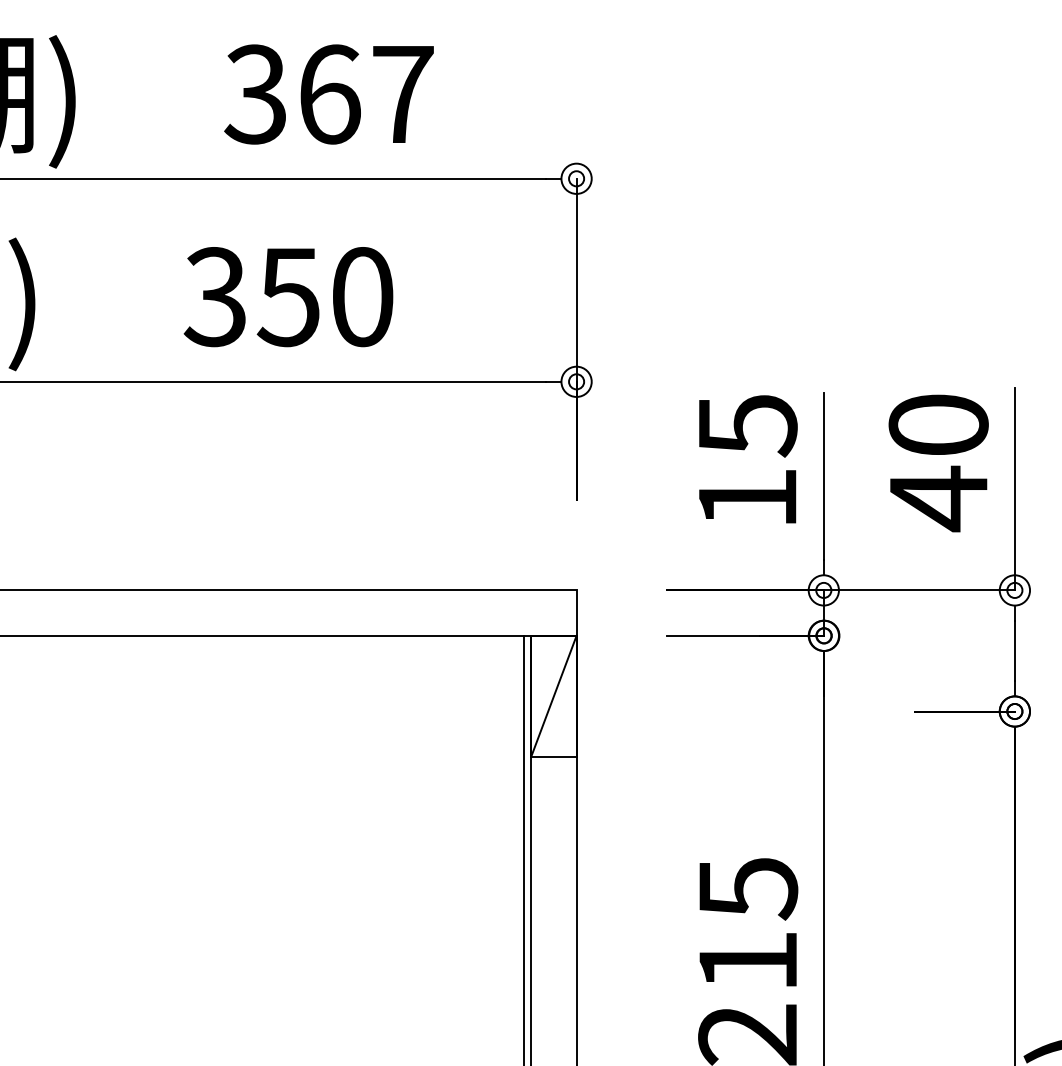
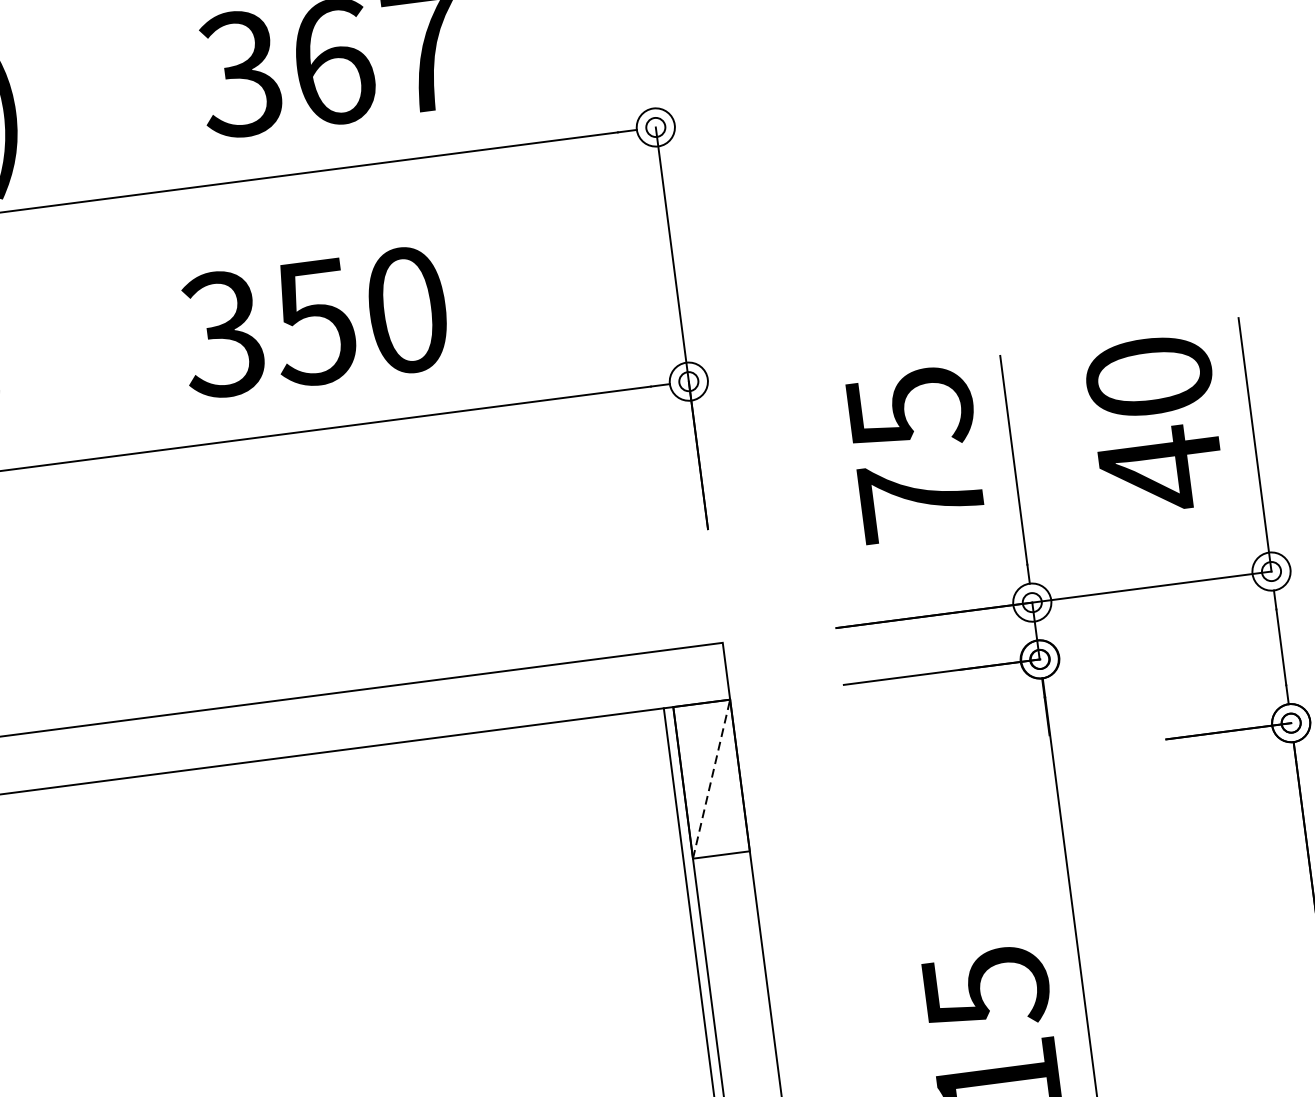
text: (747, 497) -> (921, 498), 15 -> 75
line: (553, 696) -> (711, 779), solid -> dashed

